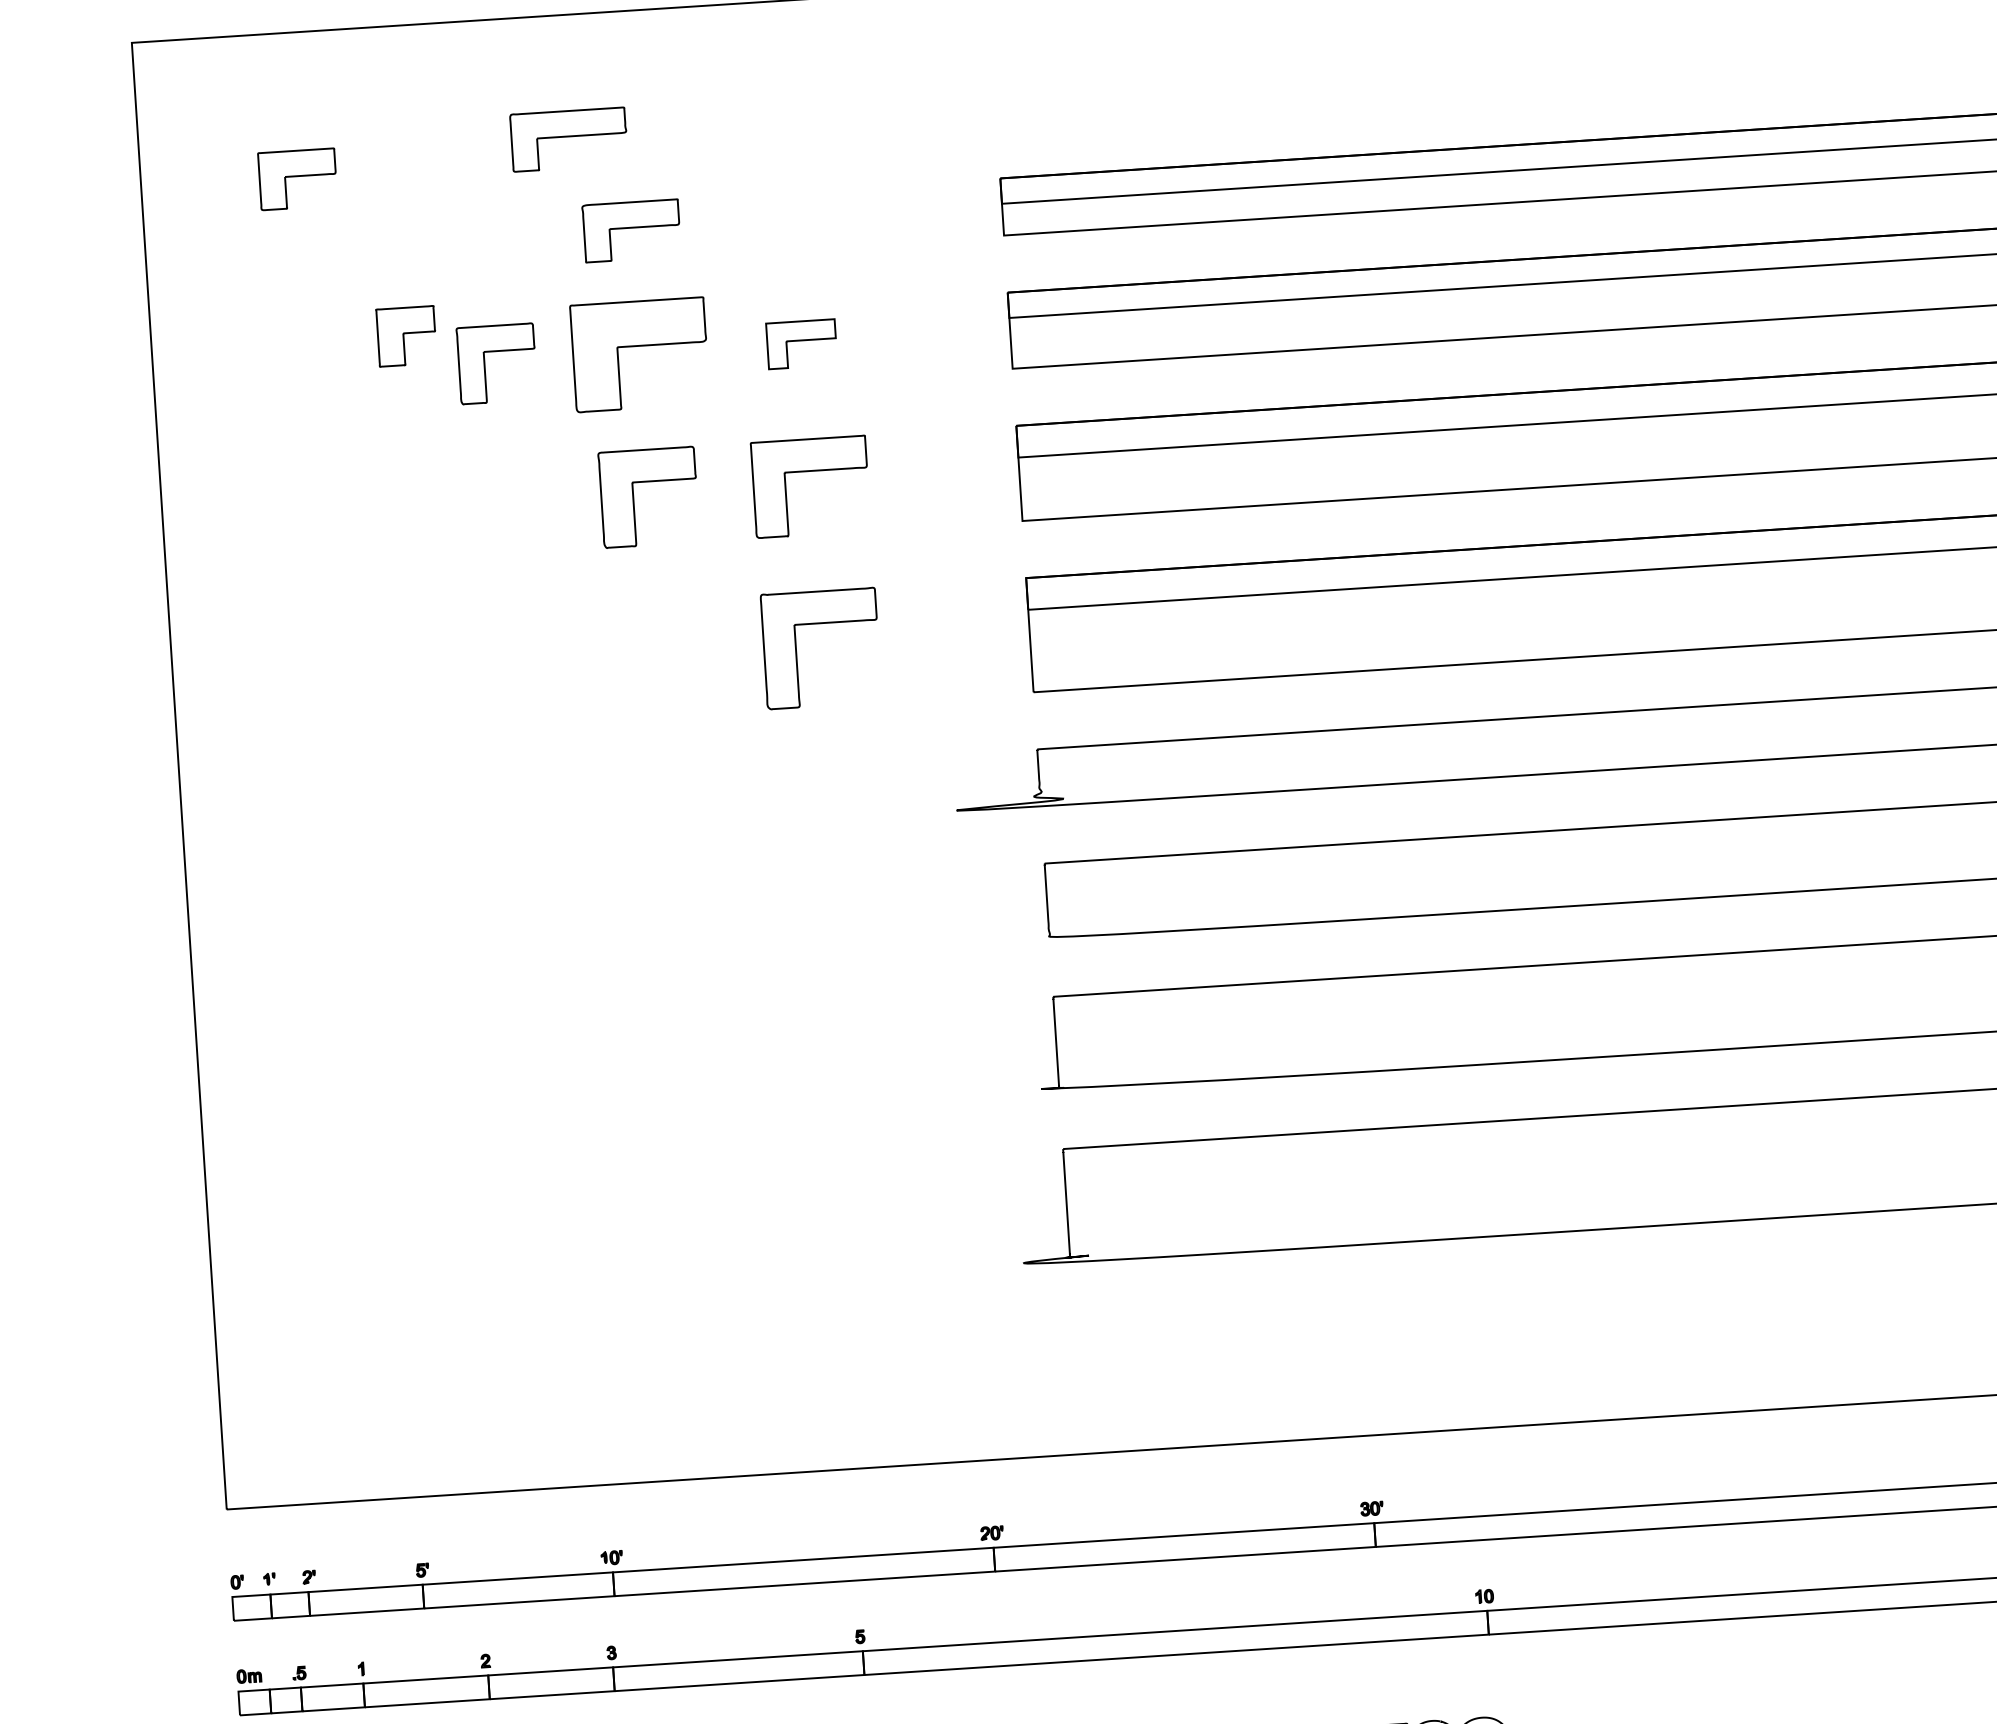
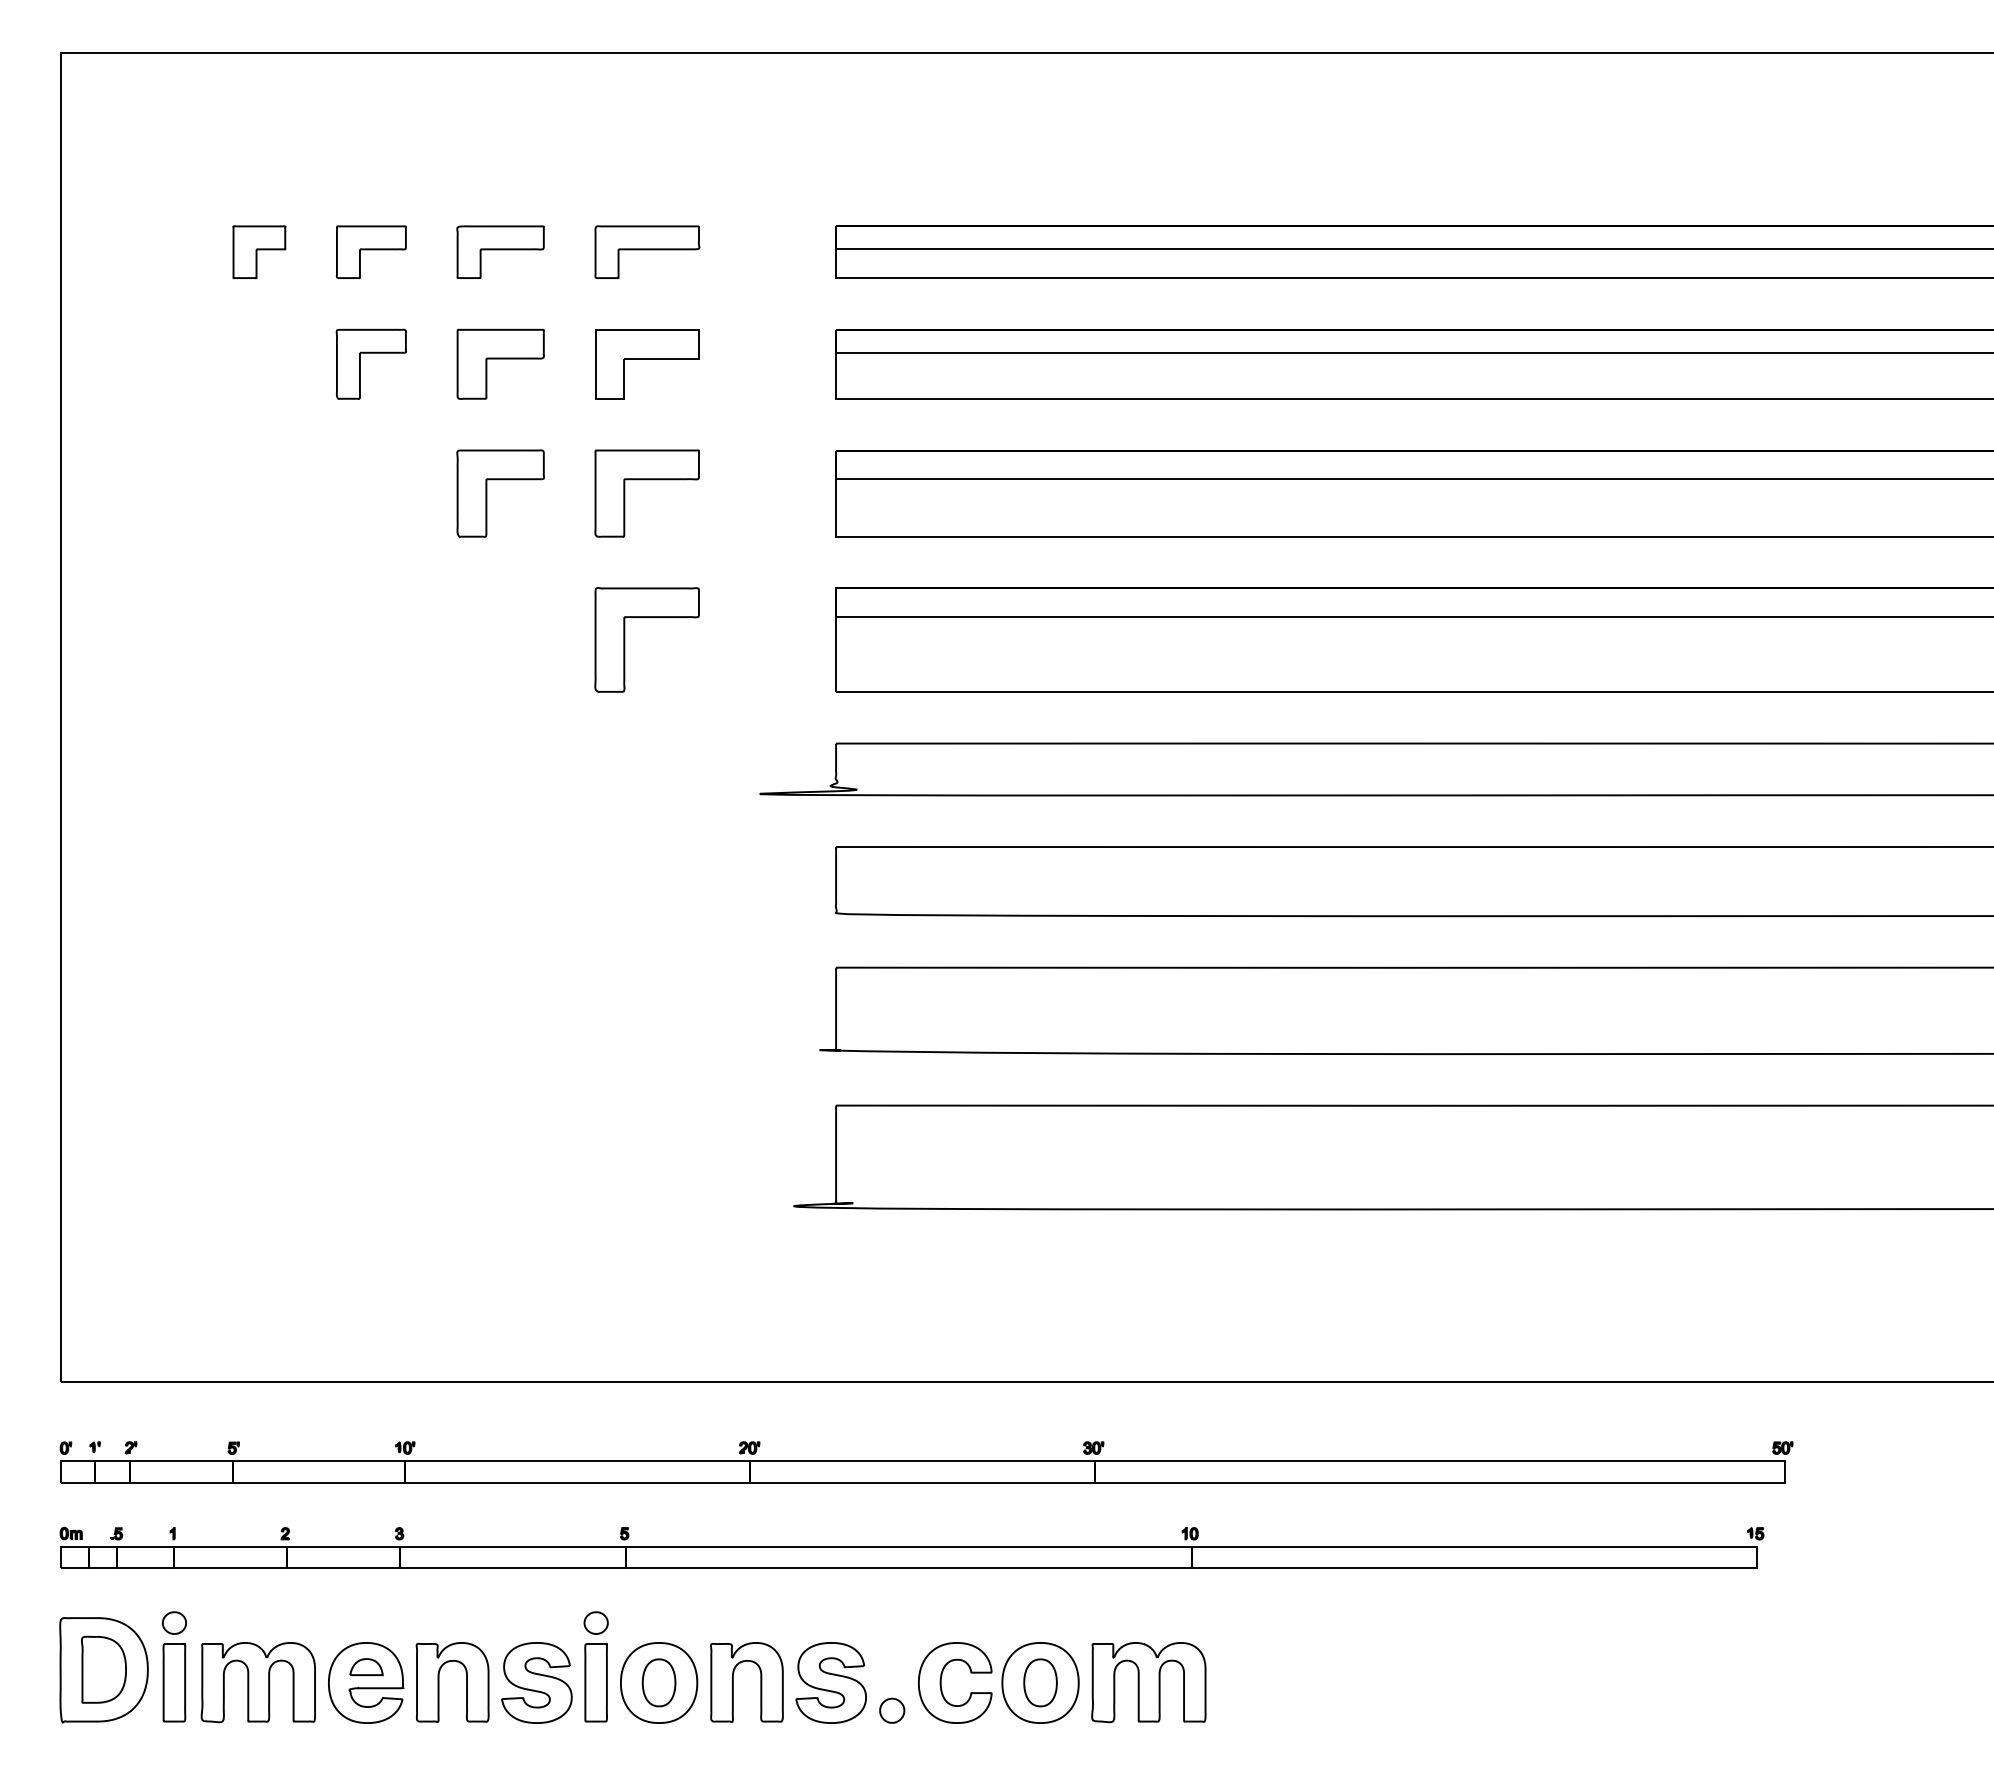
part: (569, 138) -> (647, 251), moved
part: (296, 179) -> (370, 252), moved
part: (406, 336) -> (259, 252), moved
part: (801, 344) -> (647, 364), size x1.67
part: (639, 353) -> (500, 363), size x0.71

